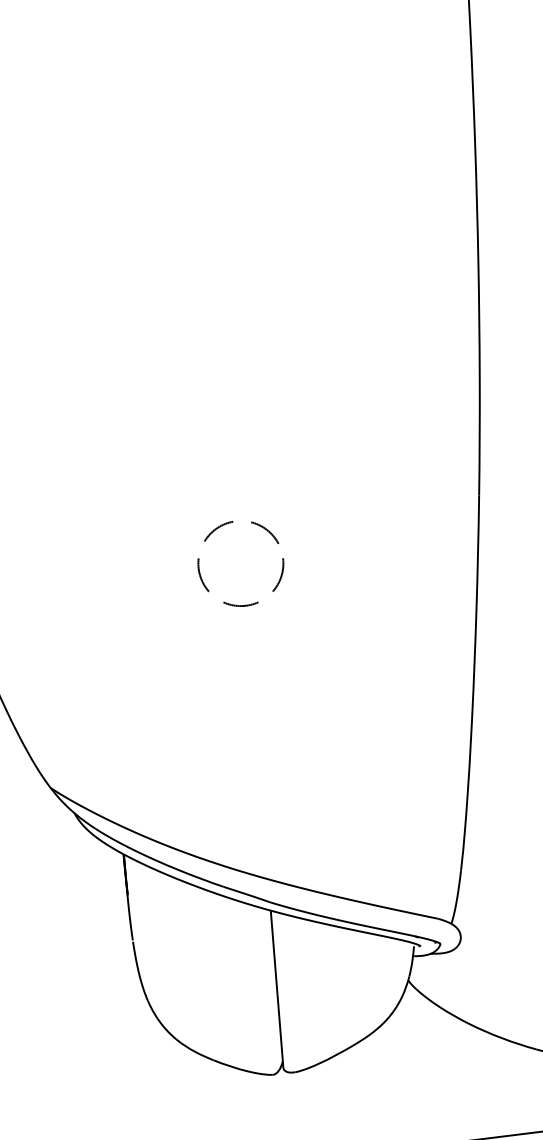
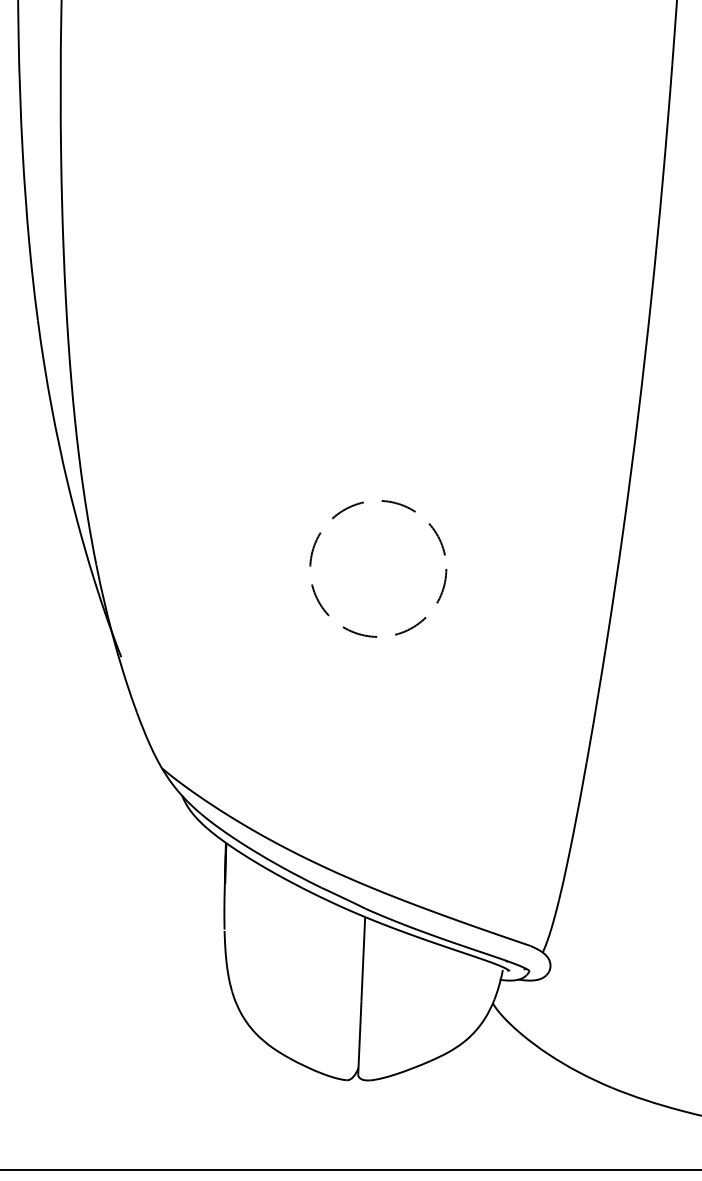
circle: (240, 563) -> (378, 568), size x1.6

